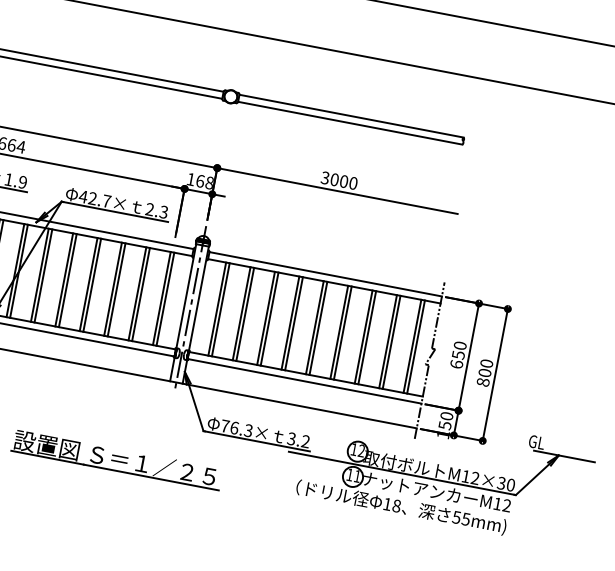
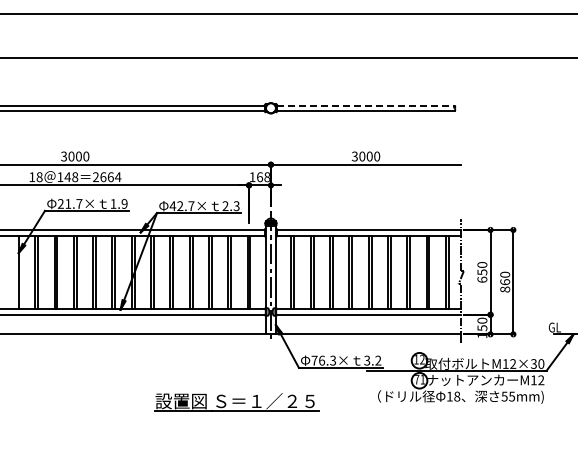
line: (351, 116) -> (365, 105), solid -> dashed
text: (484, 373) -> (504, 282), 800 -> 860
text: (350, 474) -> (417, 379), 11 -> 71

